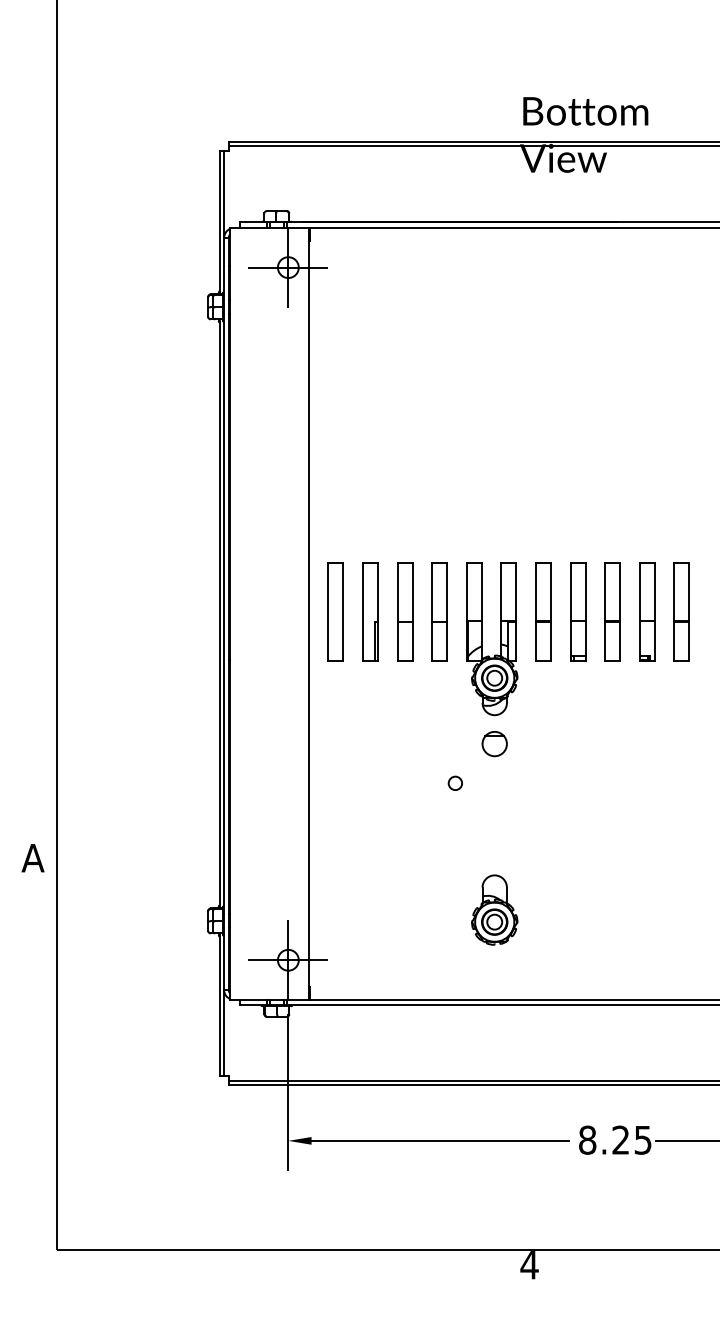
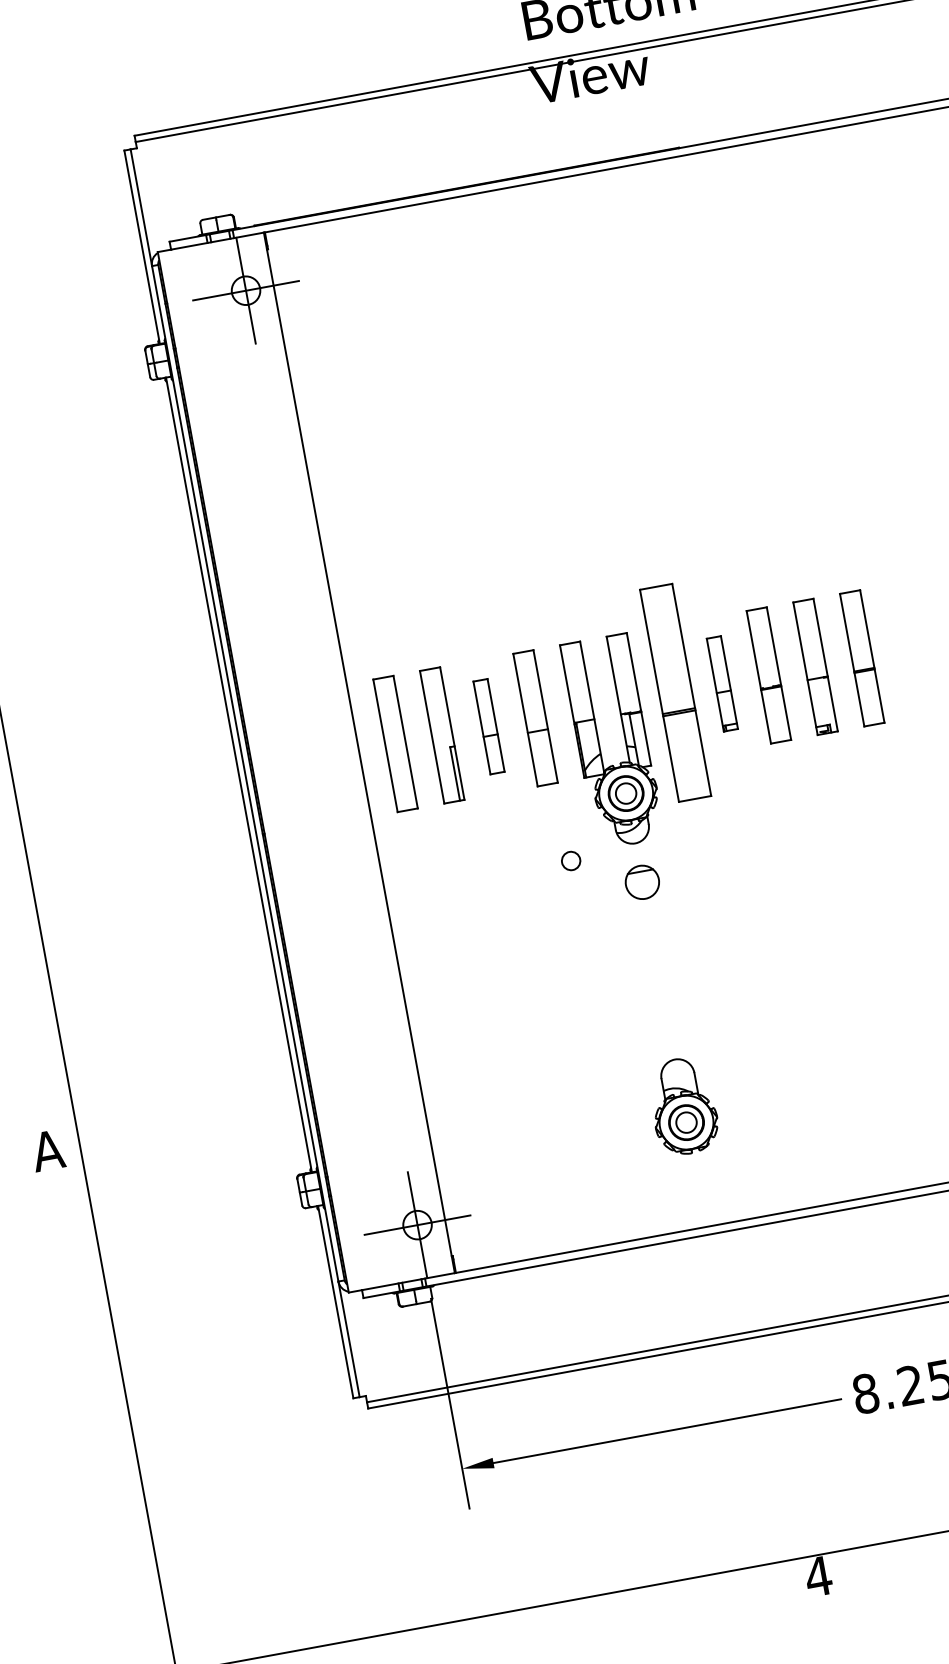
part: (405, 611) -> (489, 725), size x0.7
part: (543, 611) -> (675, 691), size x1.6
part: (578, 611) -> (722, 682), size x0.7
circle: (454, 782) -> (569, 860), moved

